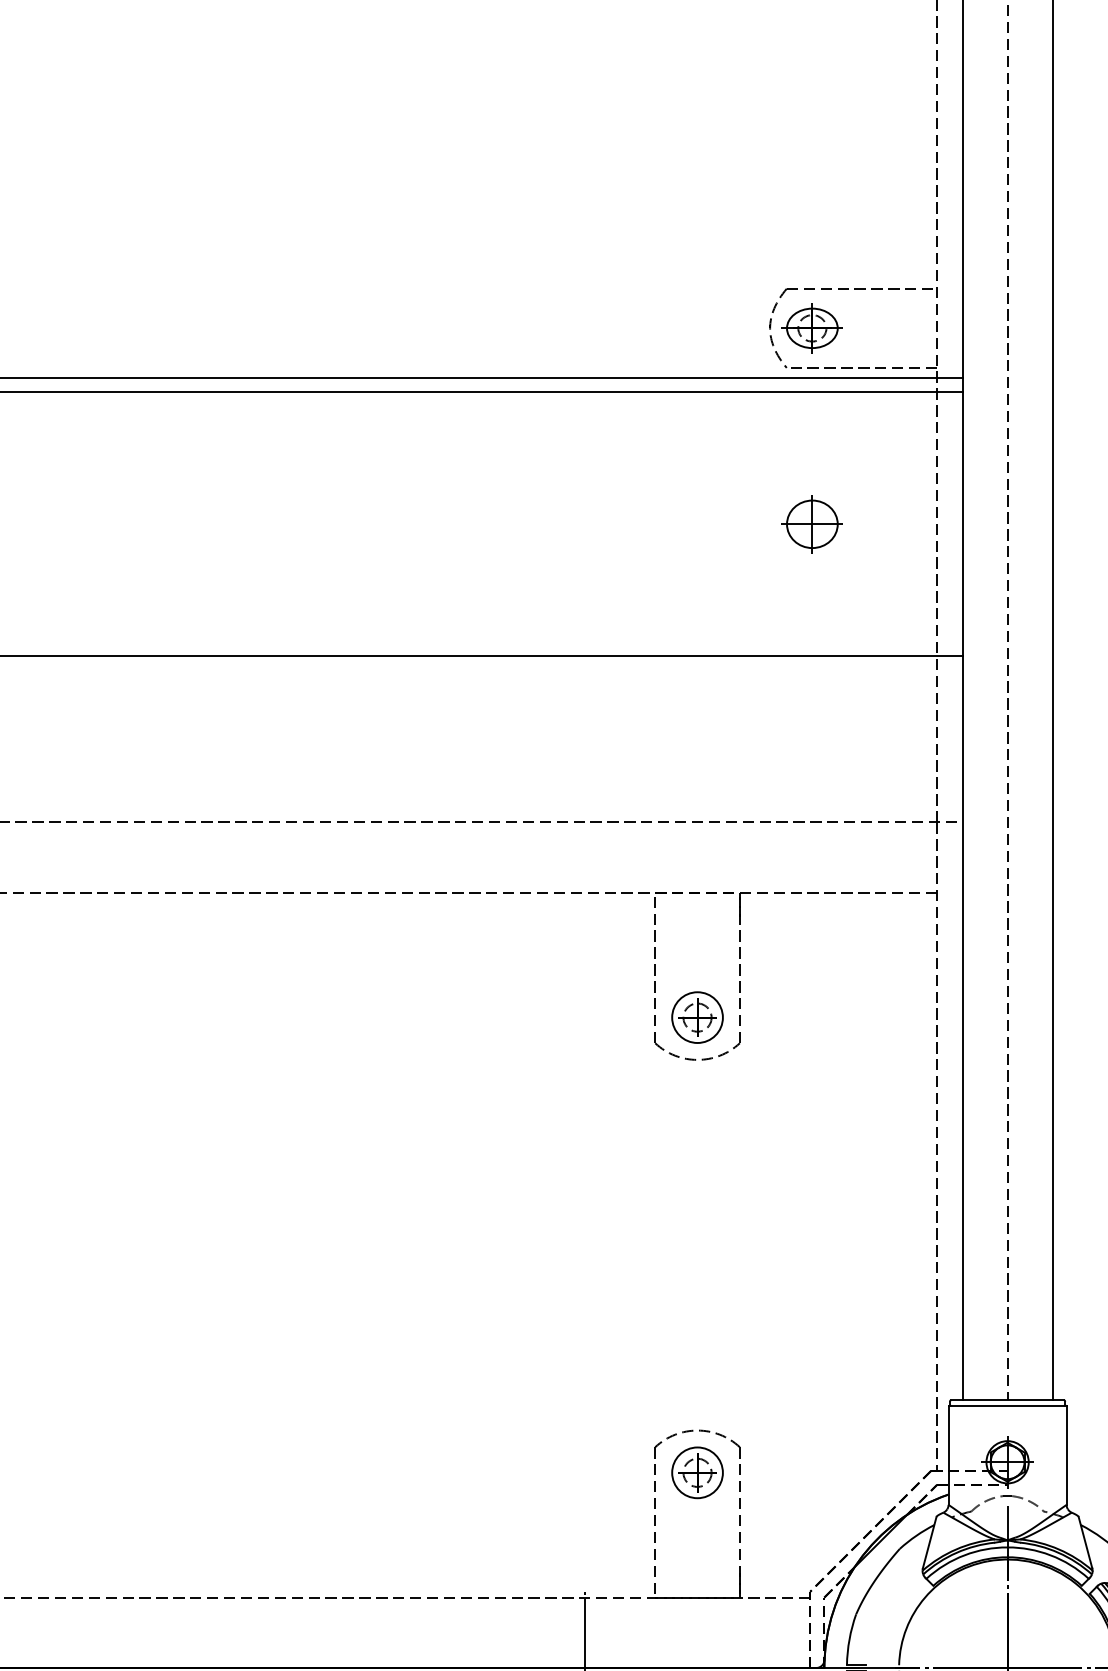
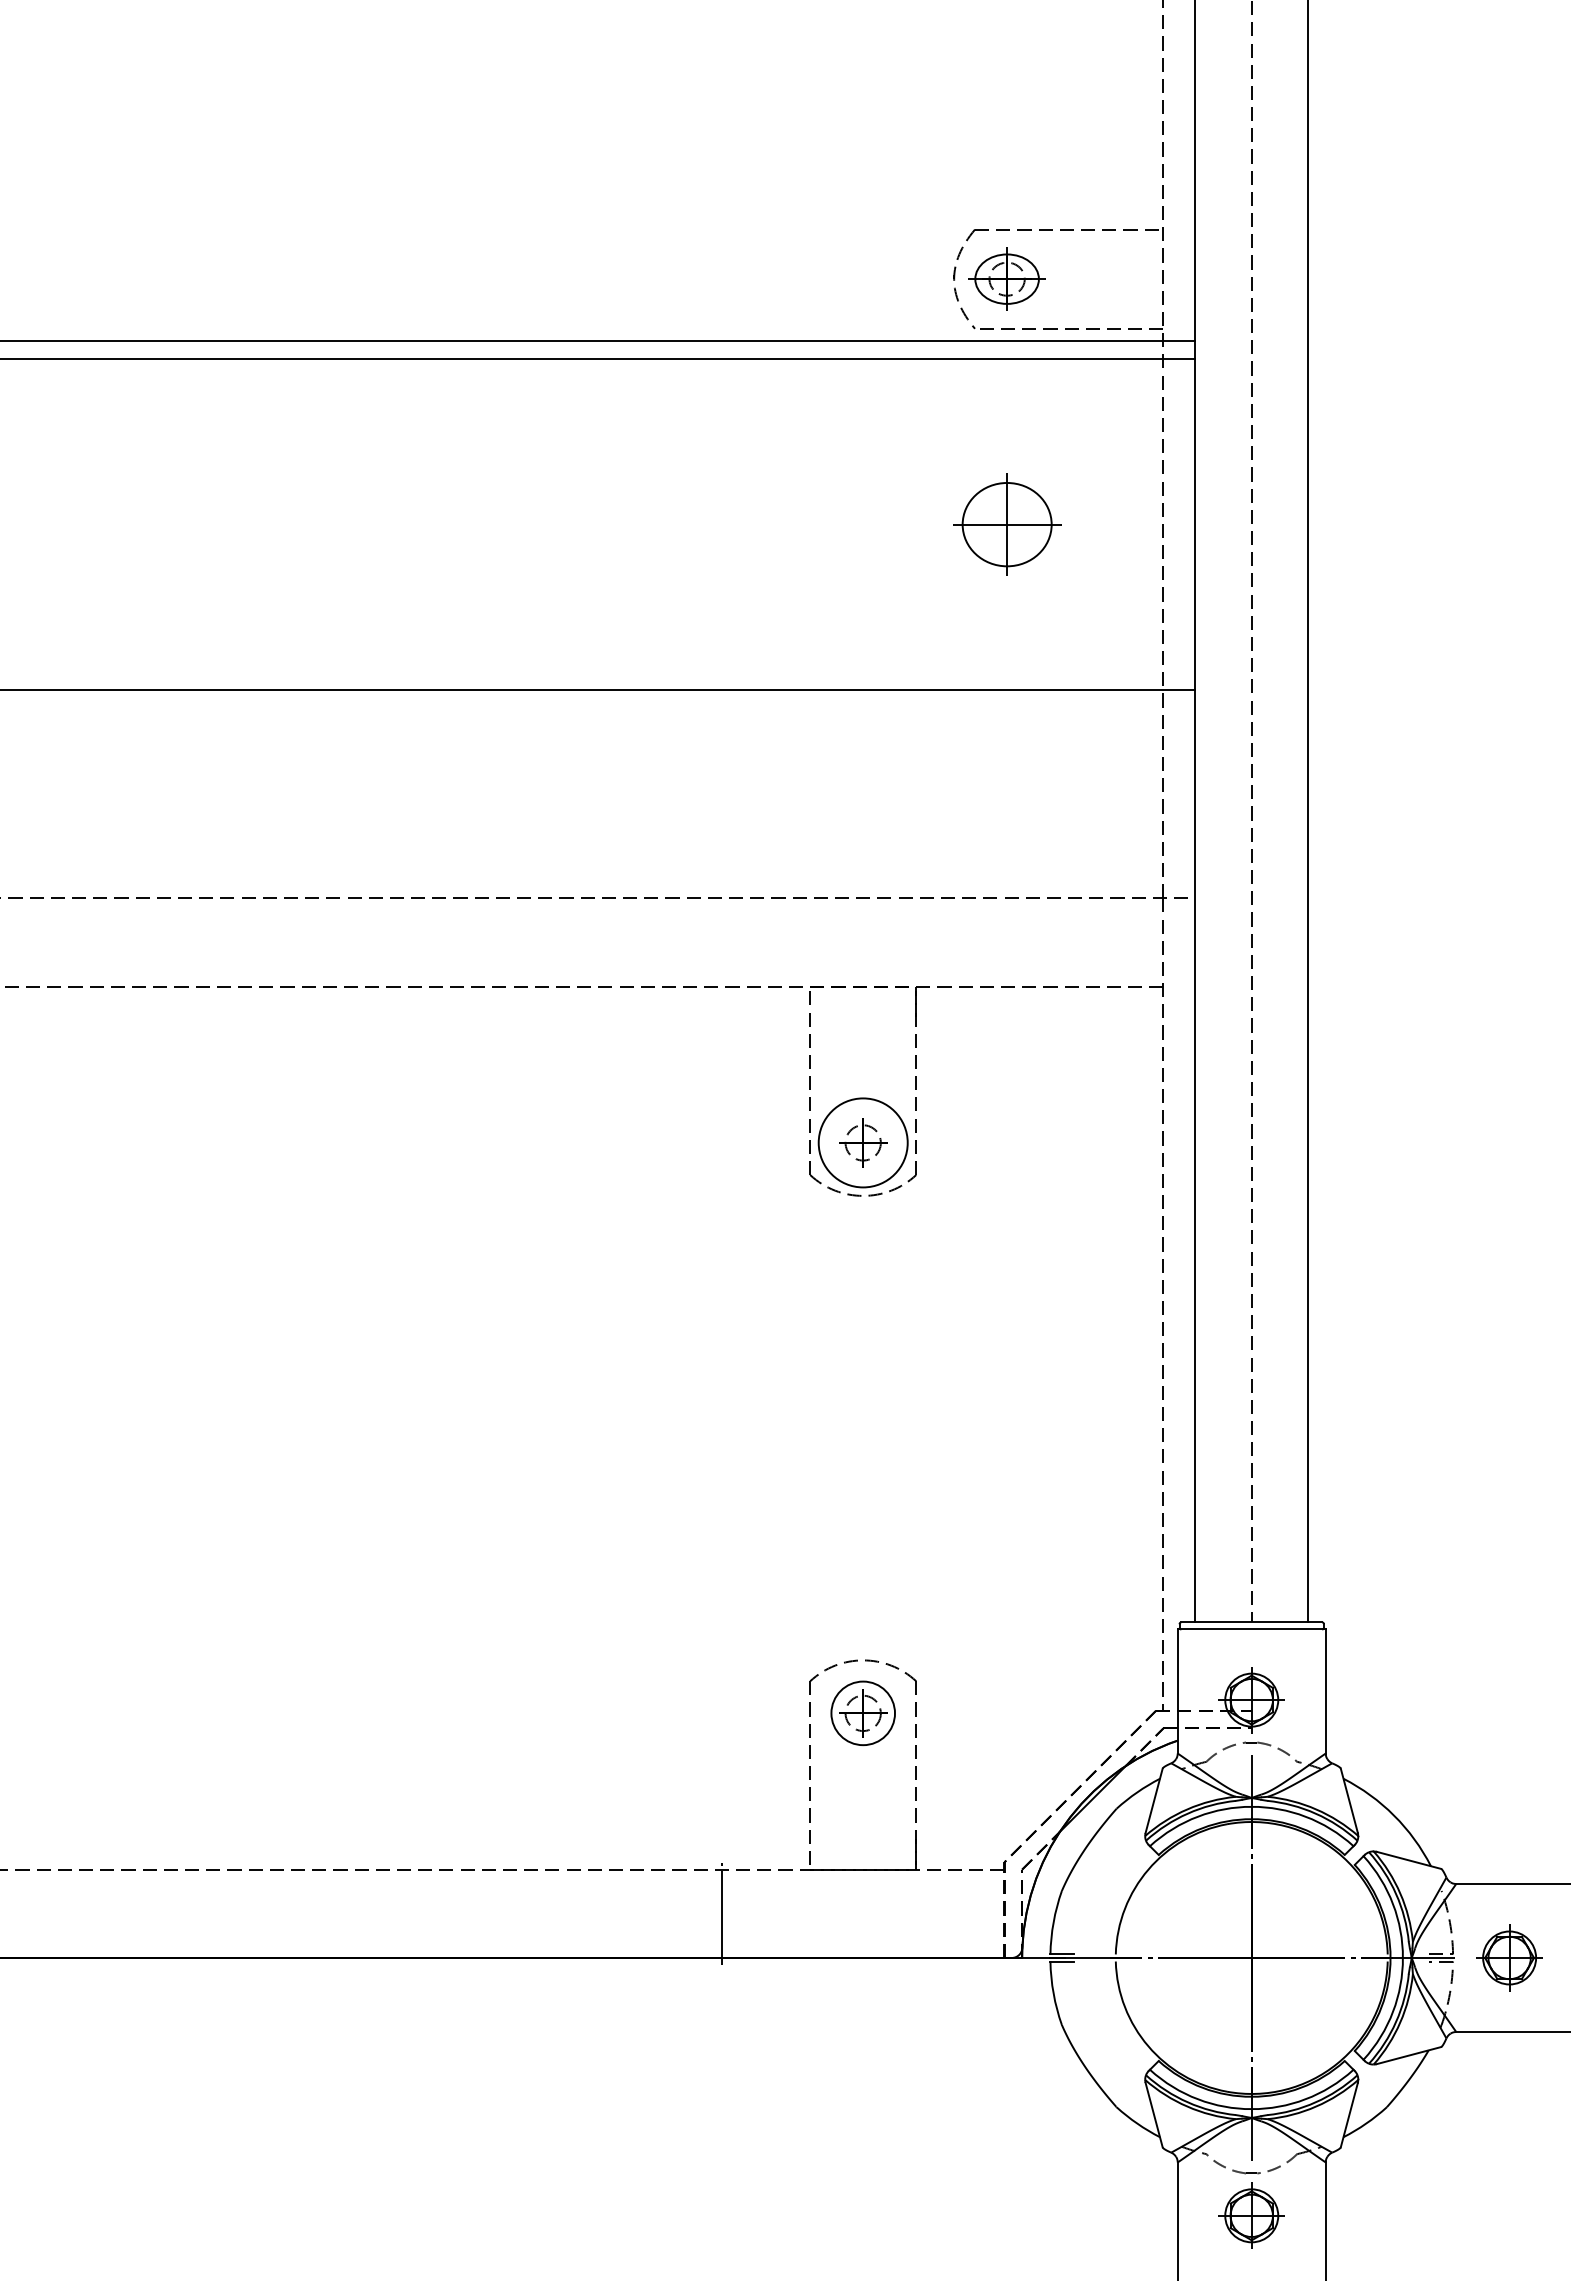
part: (811, 524) -> (1006, 524), size x1.4
circle: (697, 1017) -> (863, 1142), size x1.4

